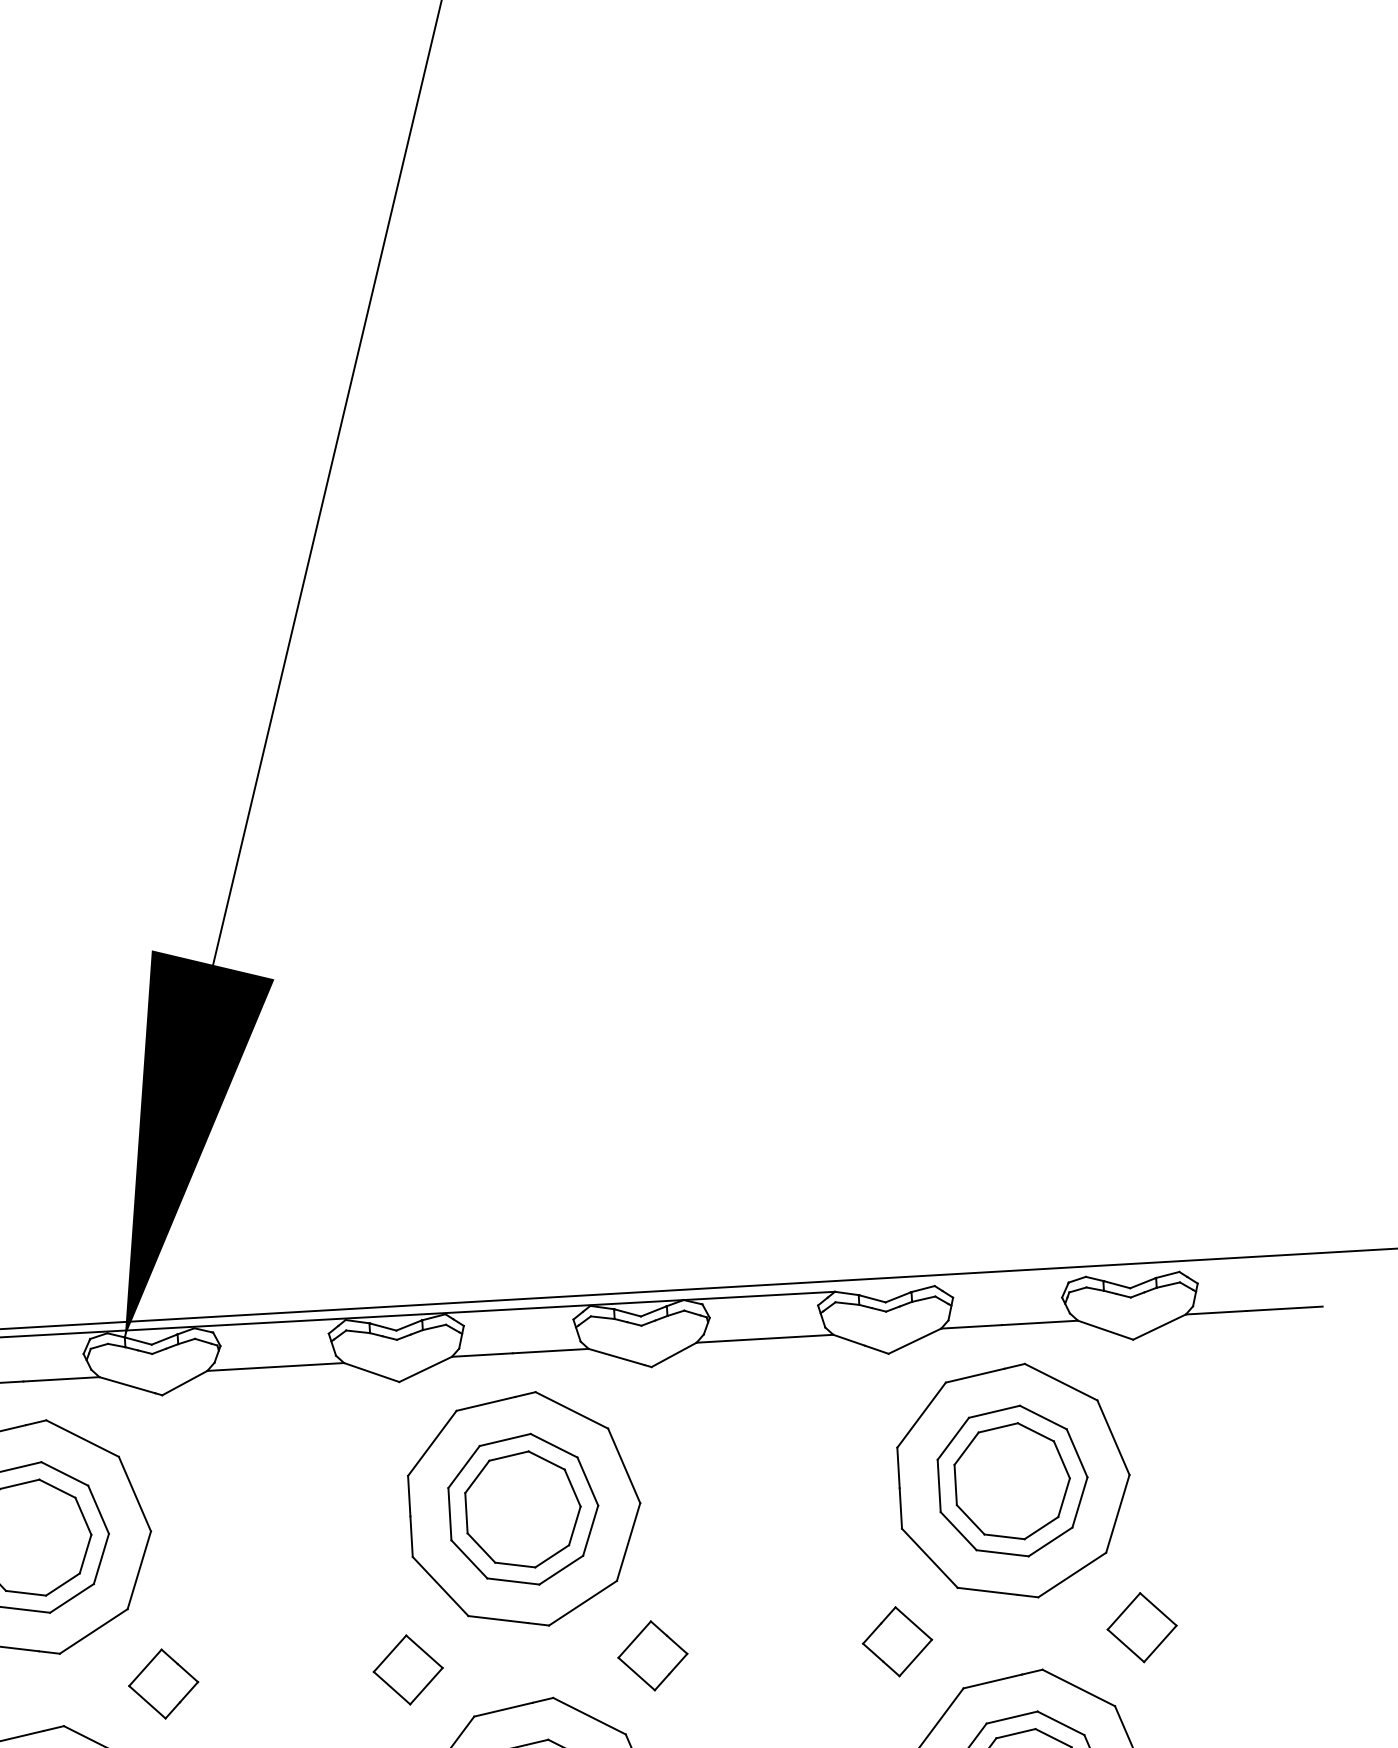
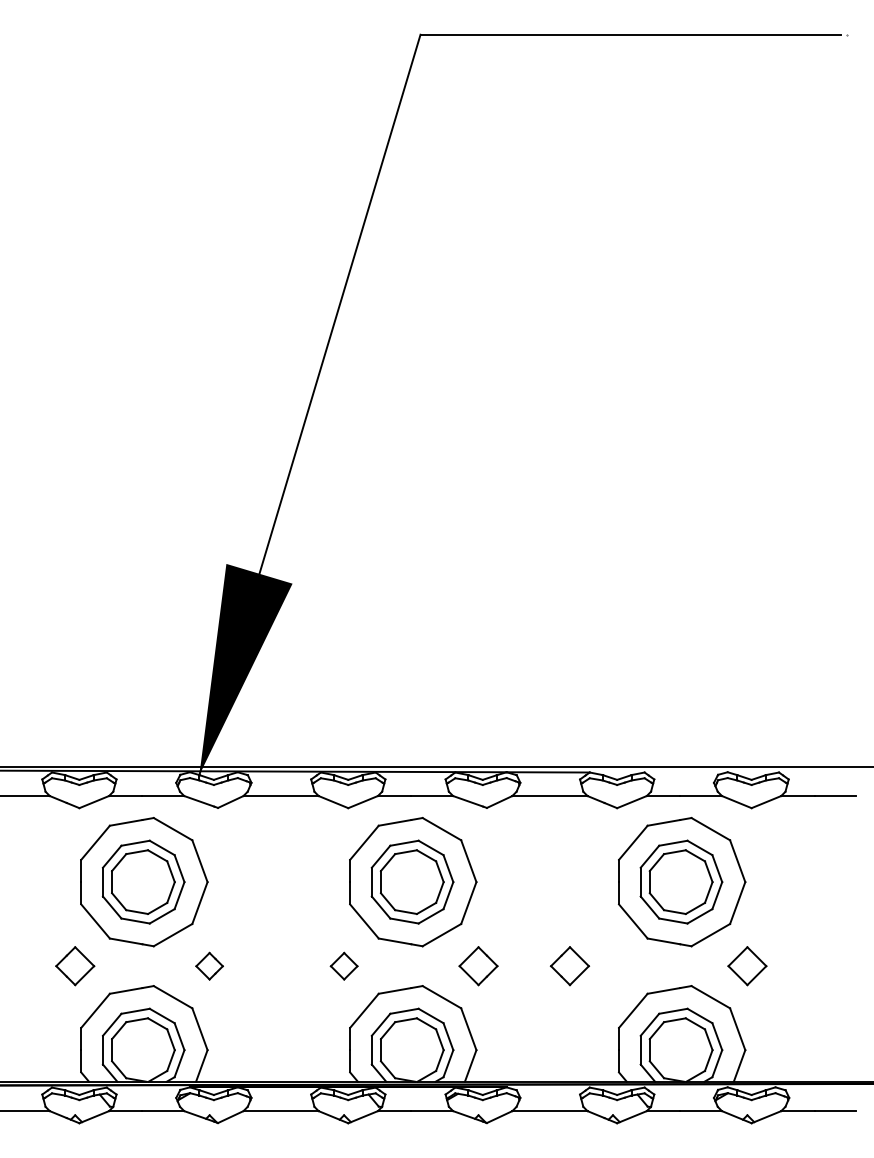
part: (896, 1642) -> (569, 966), moved
part: (409, 1670) -> (344, 966), size x0.7
part: (163, 1684) -> (209, 966), size x0.7

